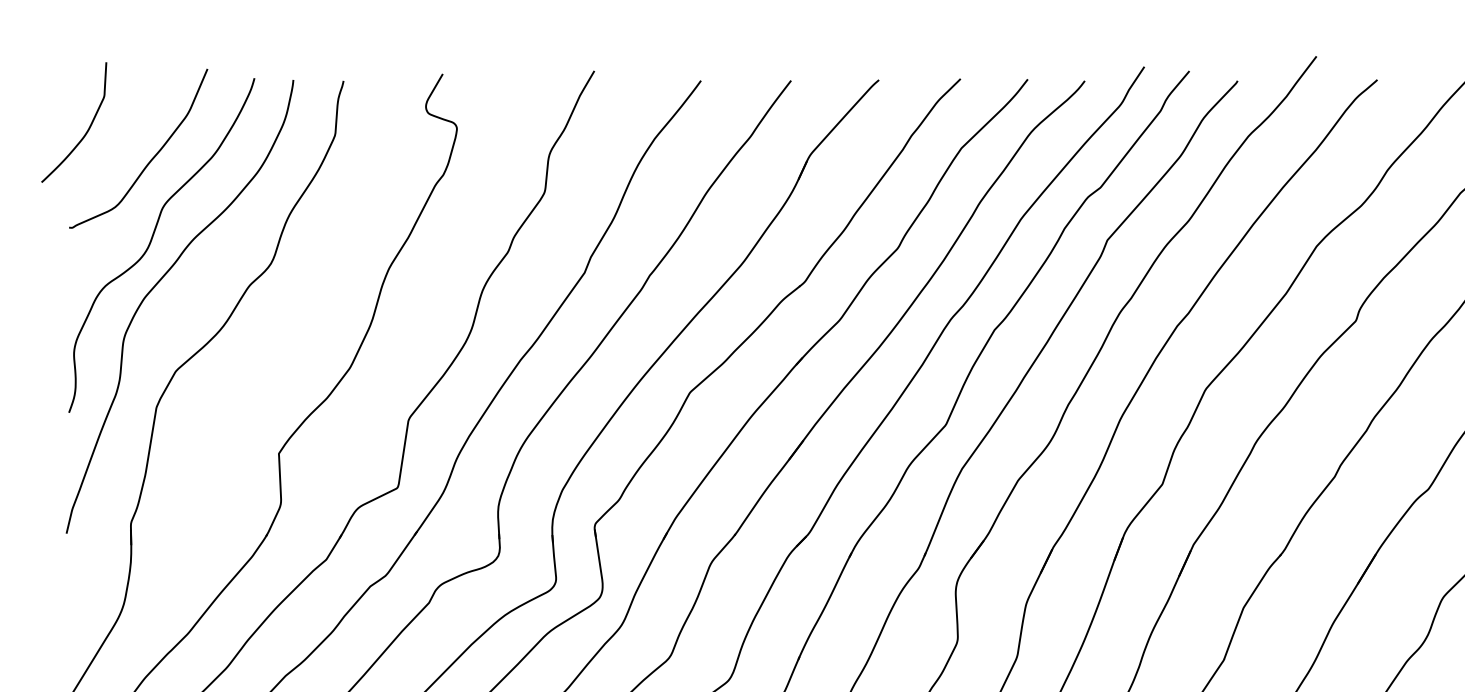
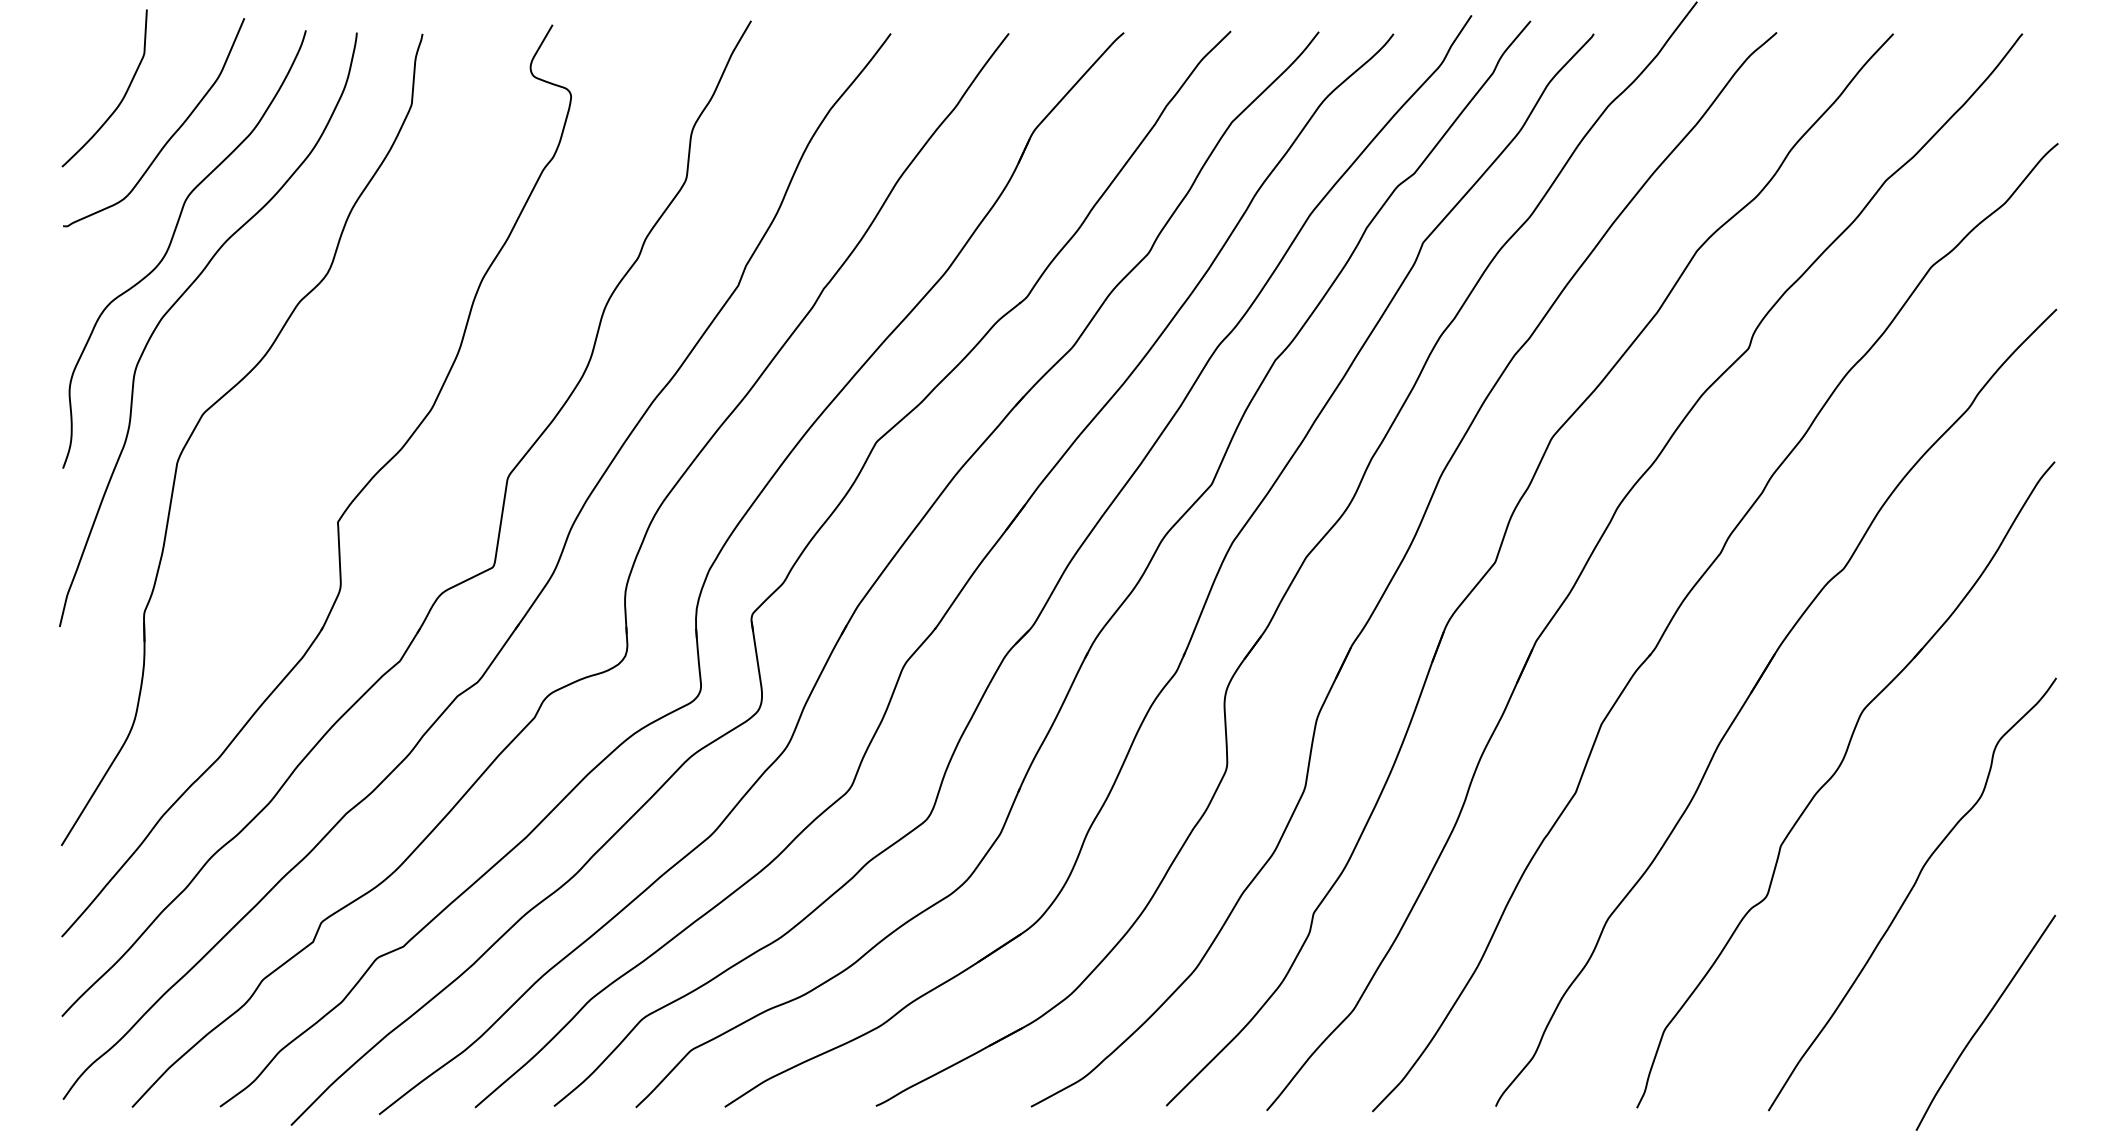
curve: (87, 129) -> (122, 97), moved

